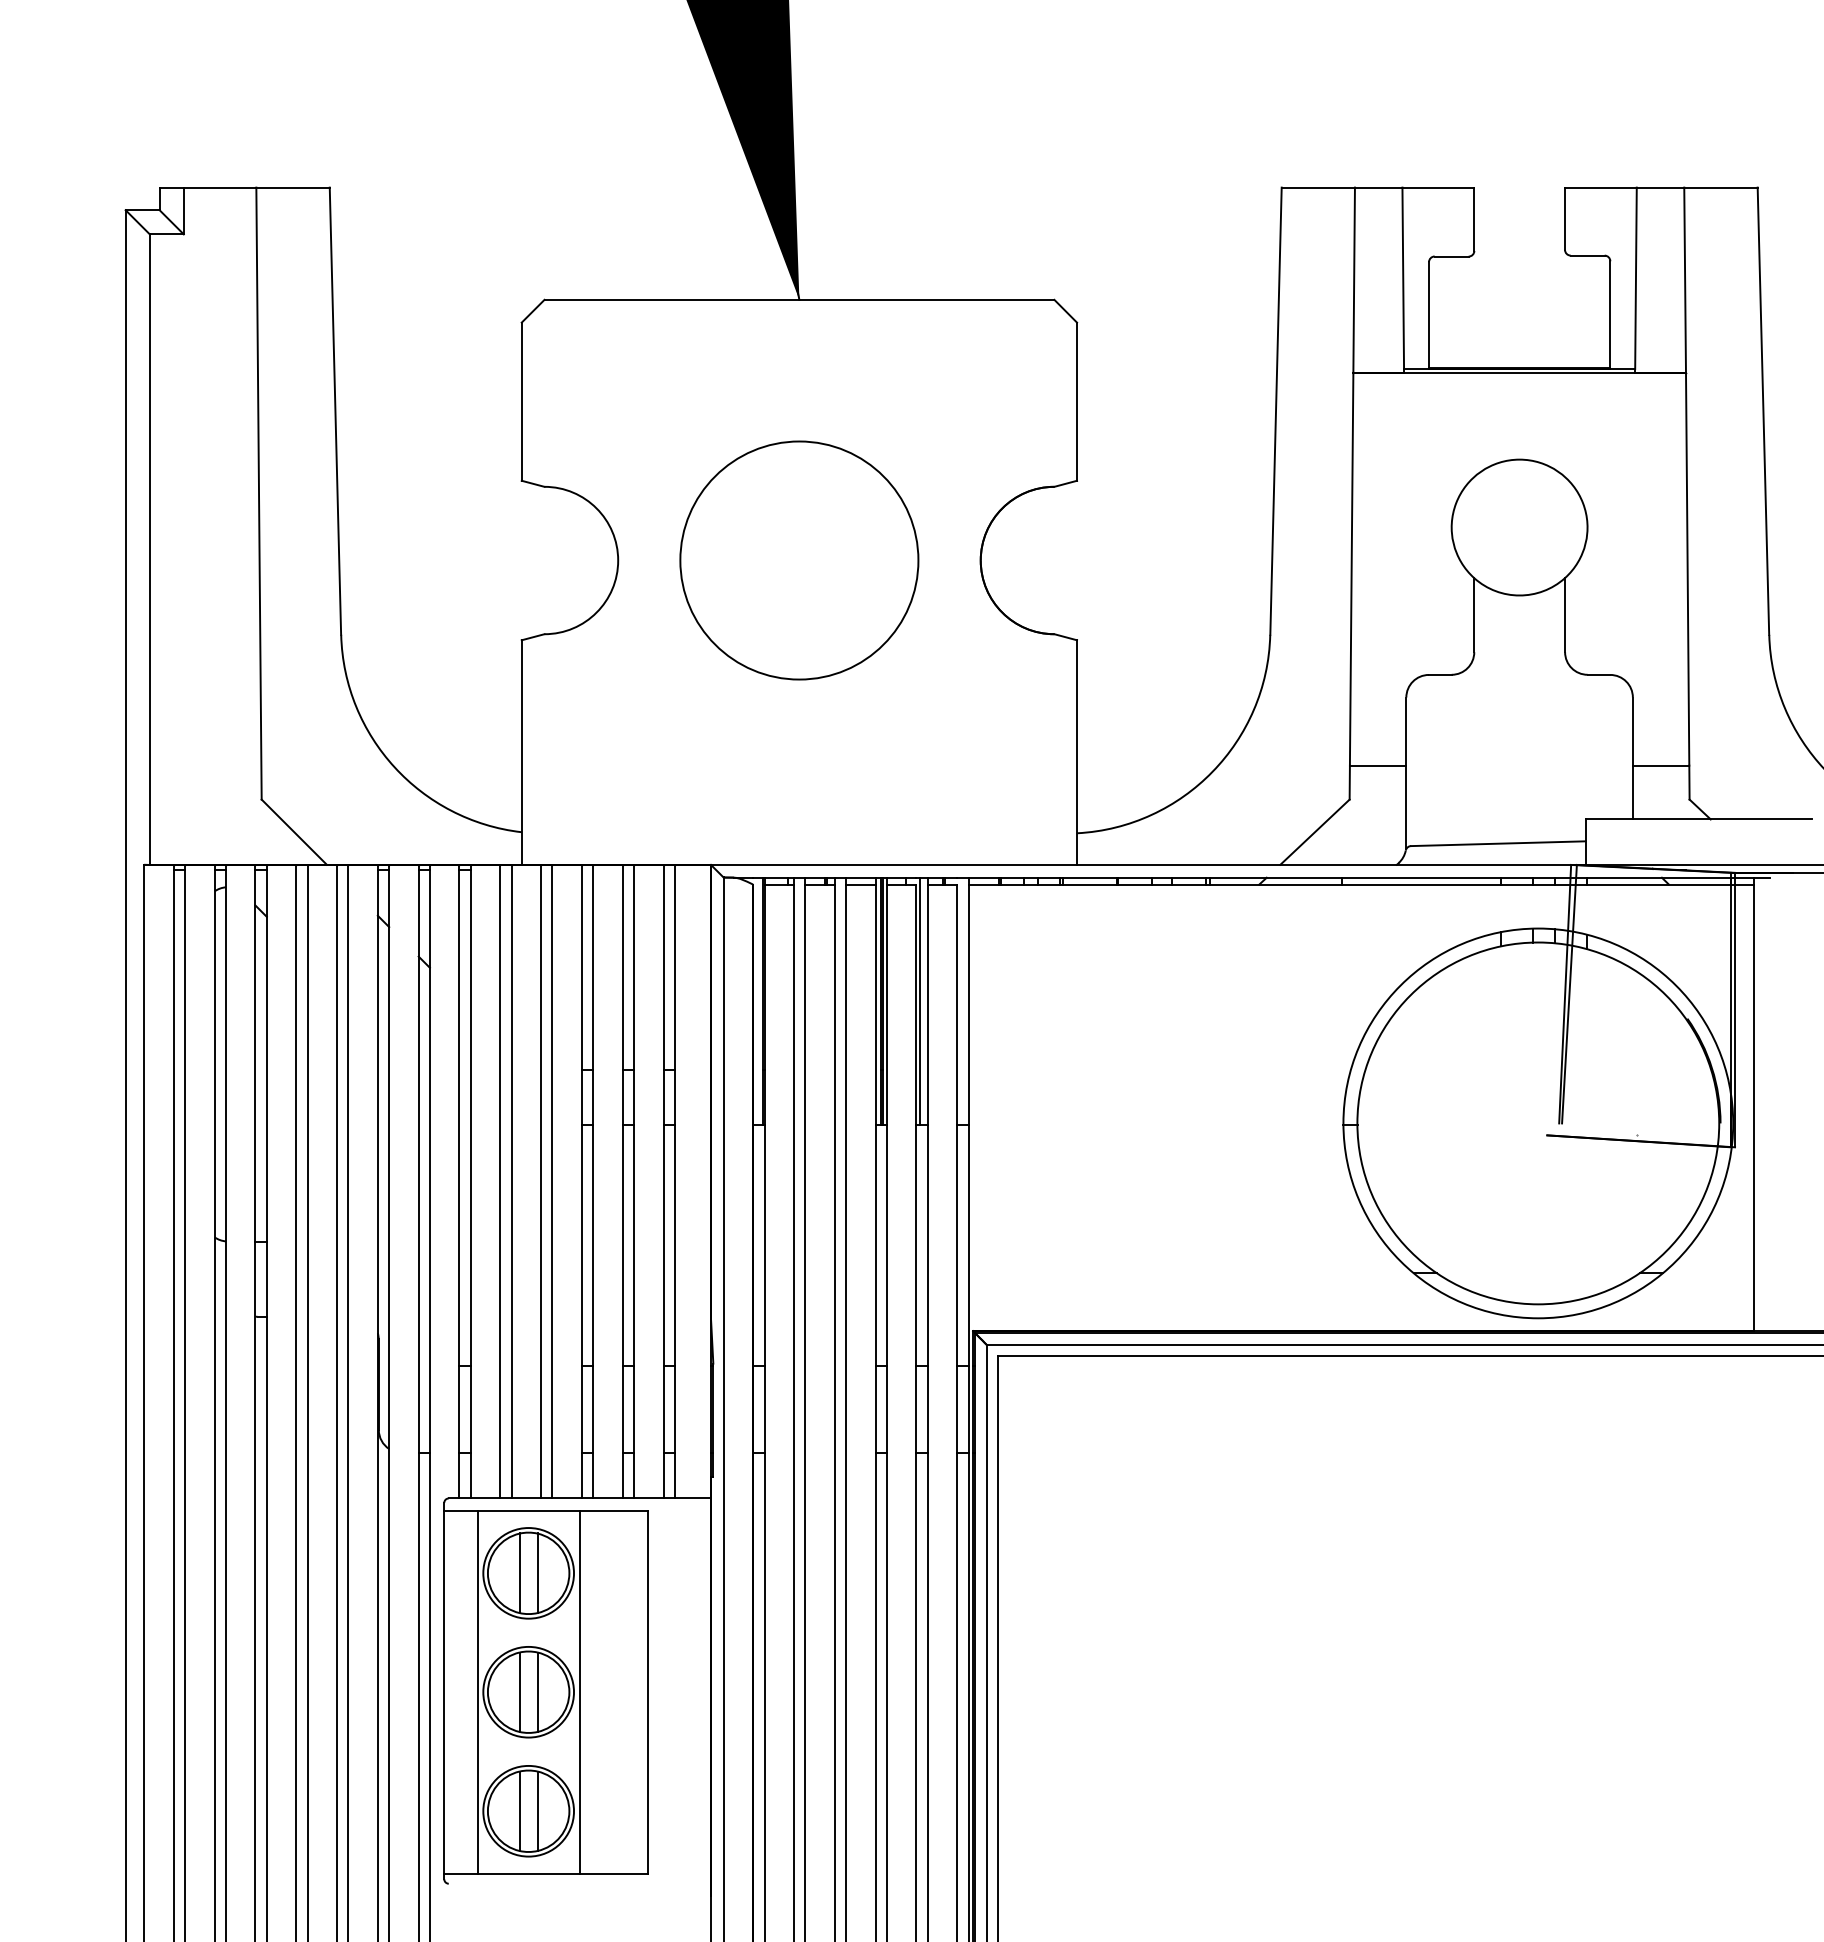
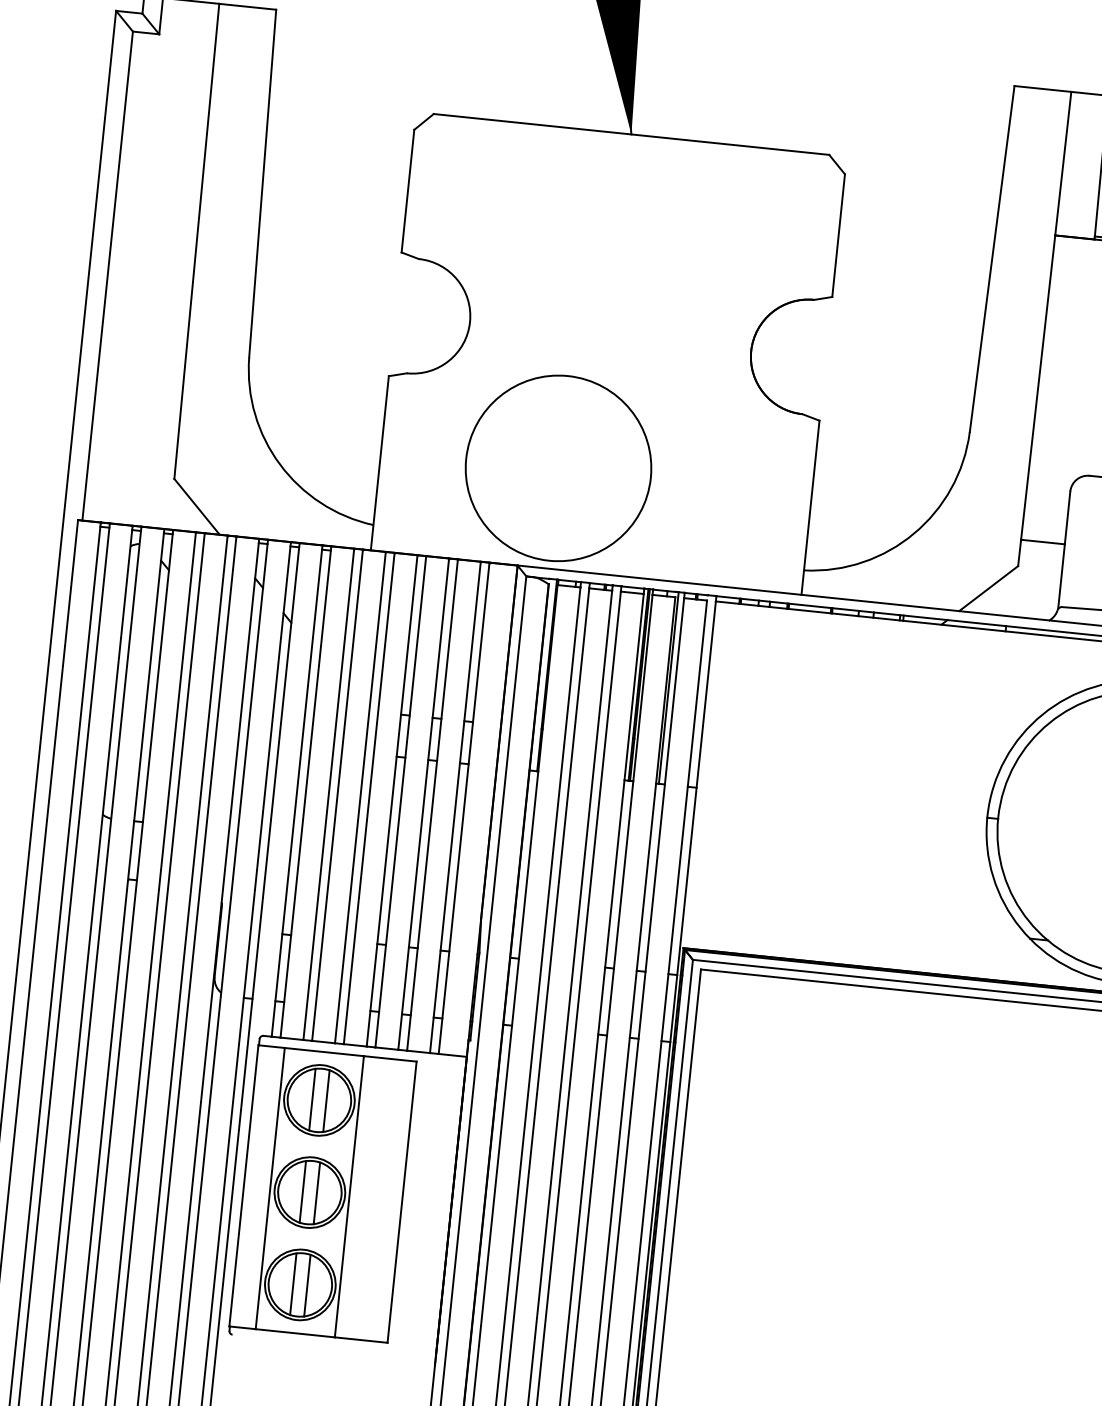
circle: (799, 560) -> (558, 468), moved

